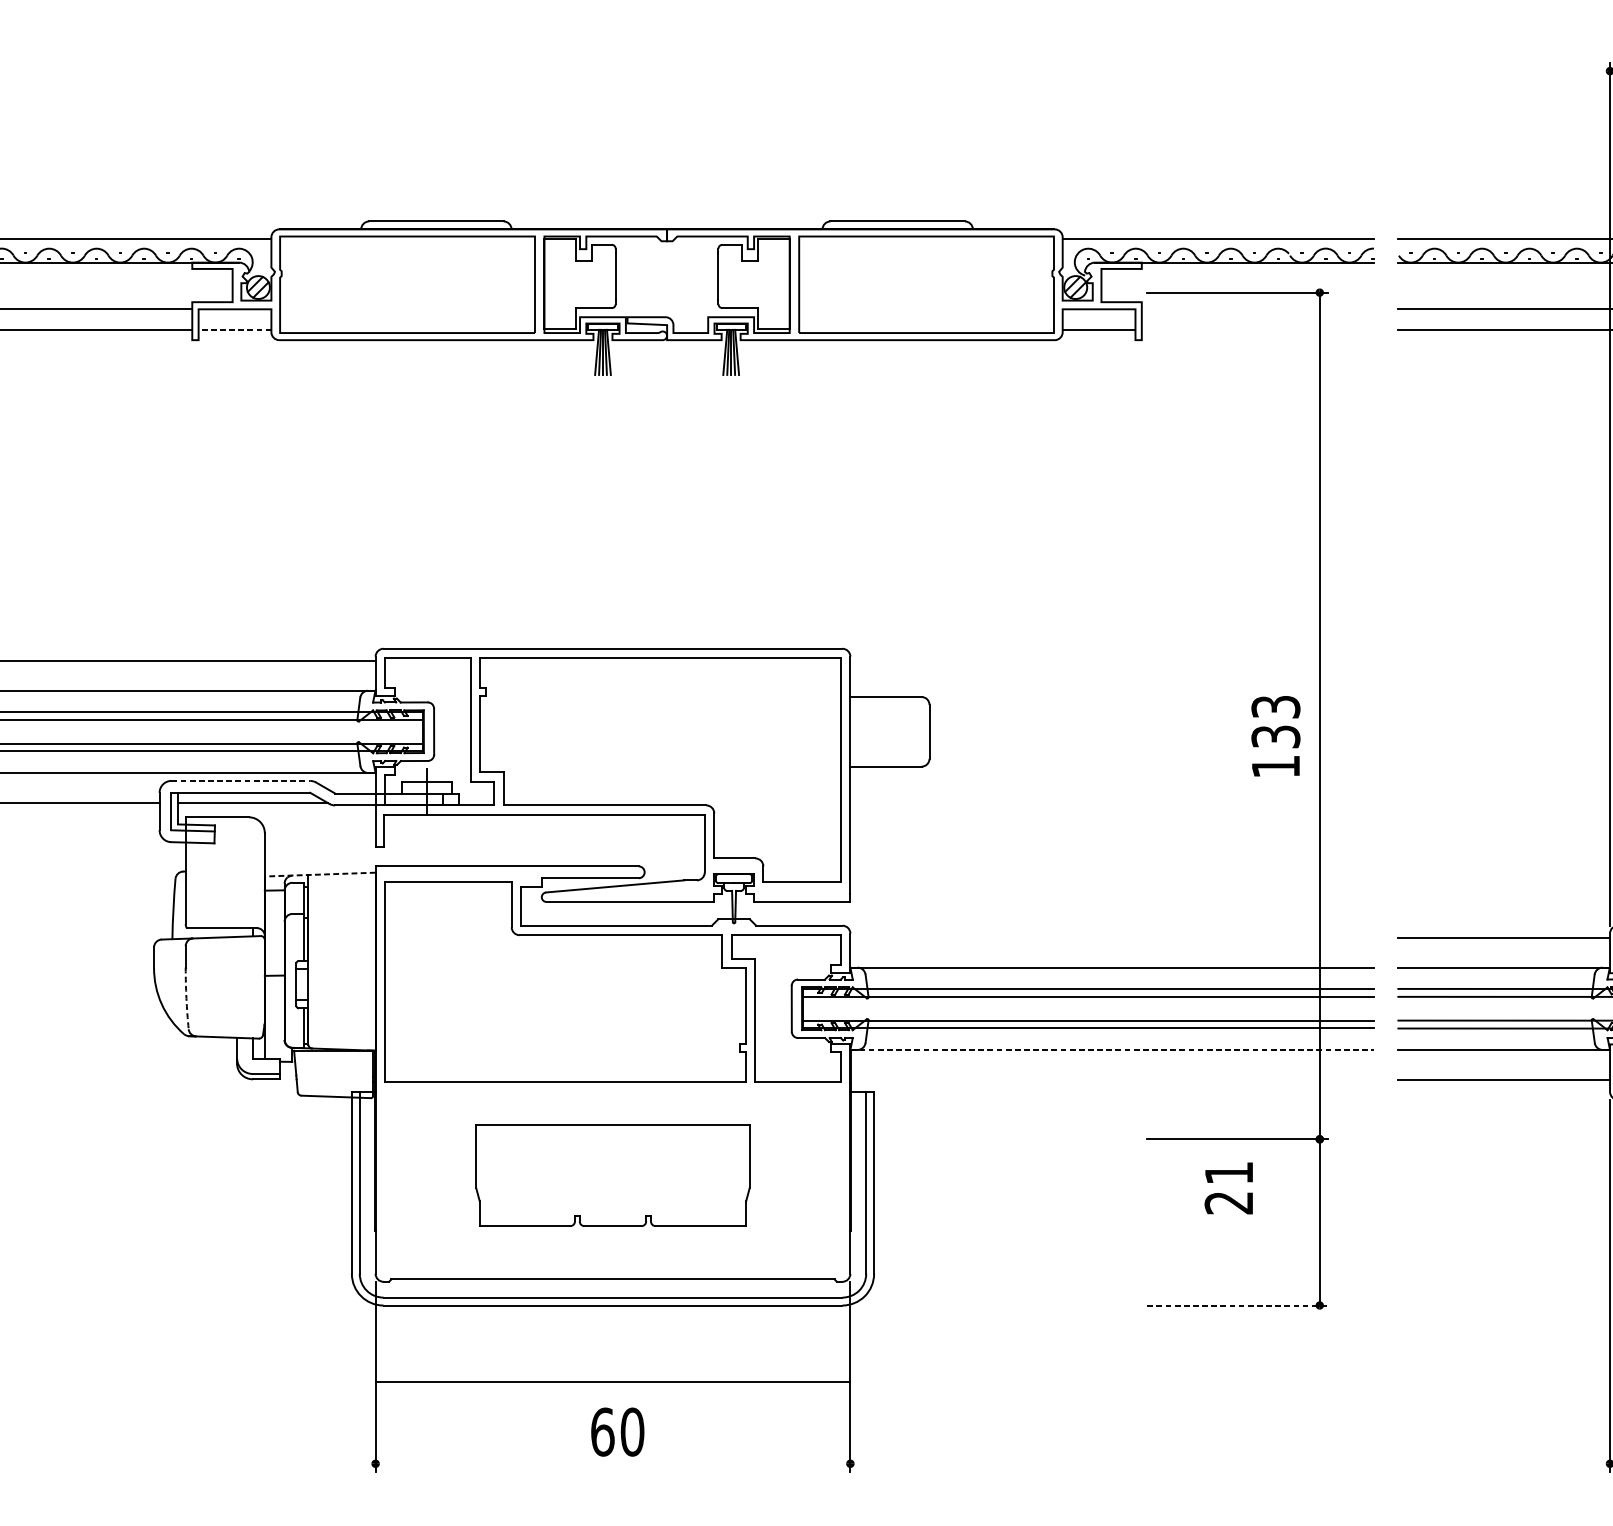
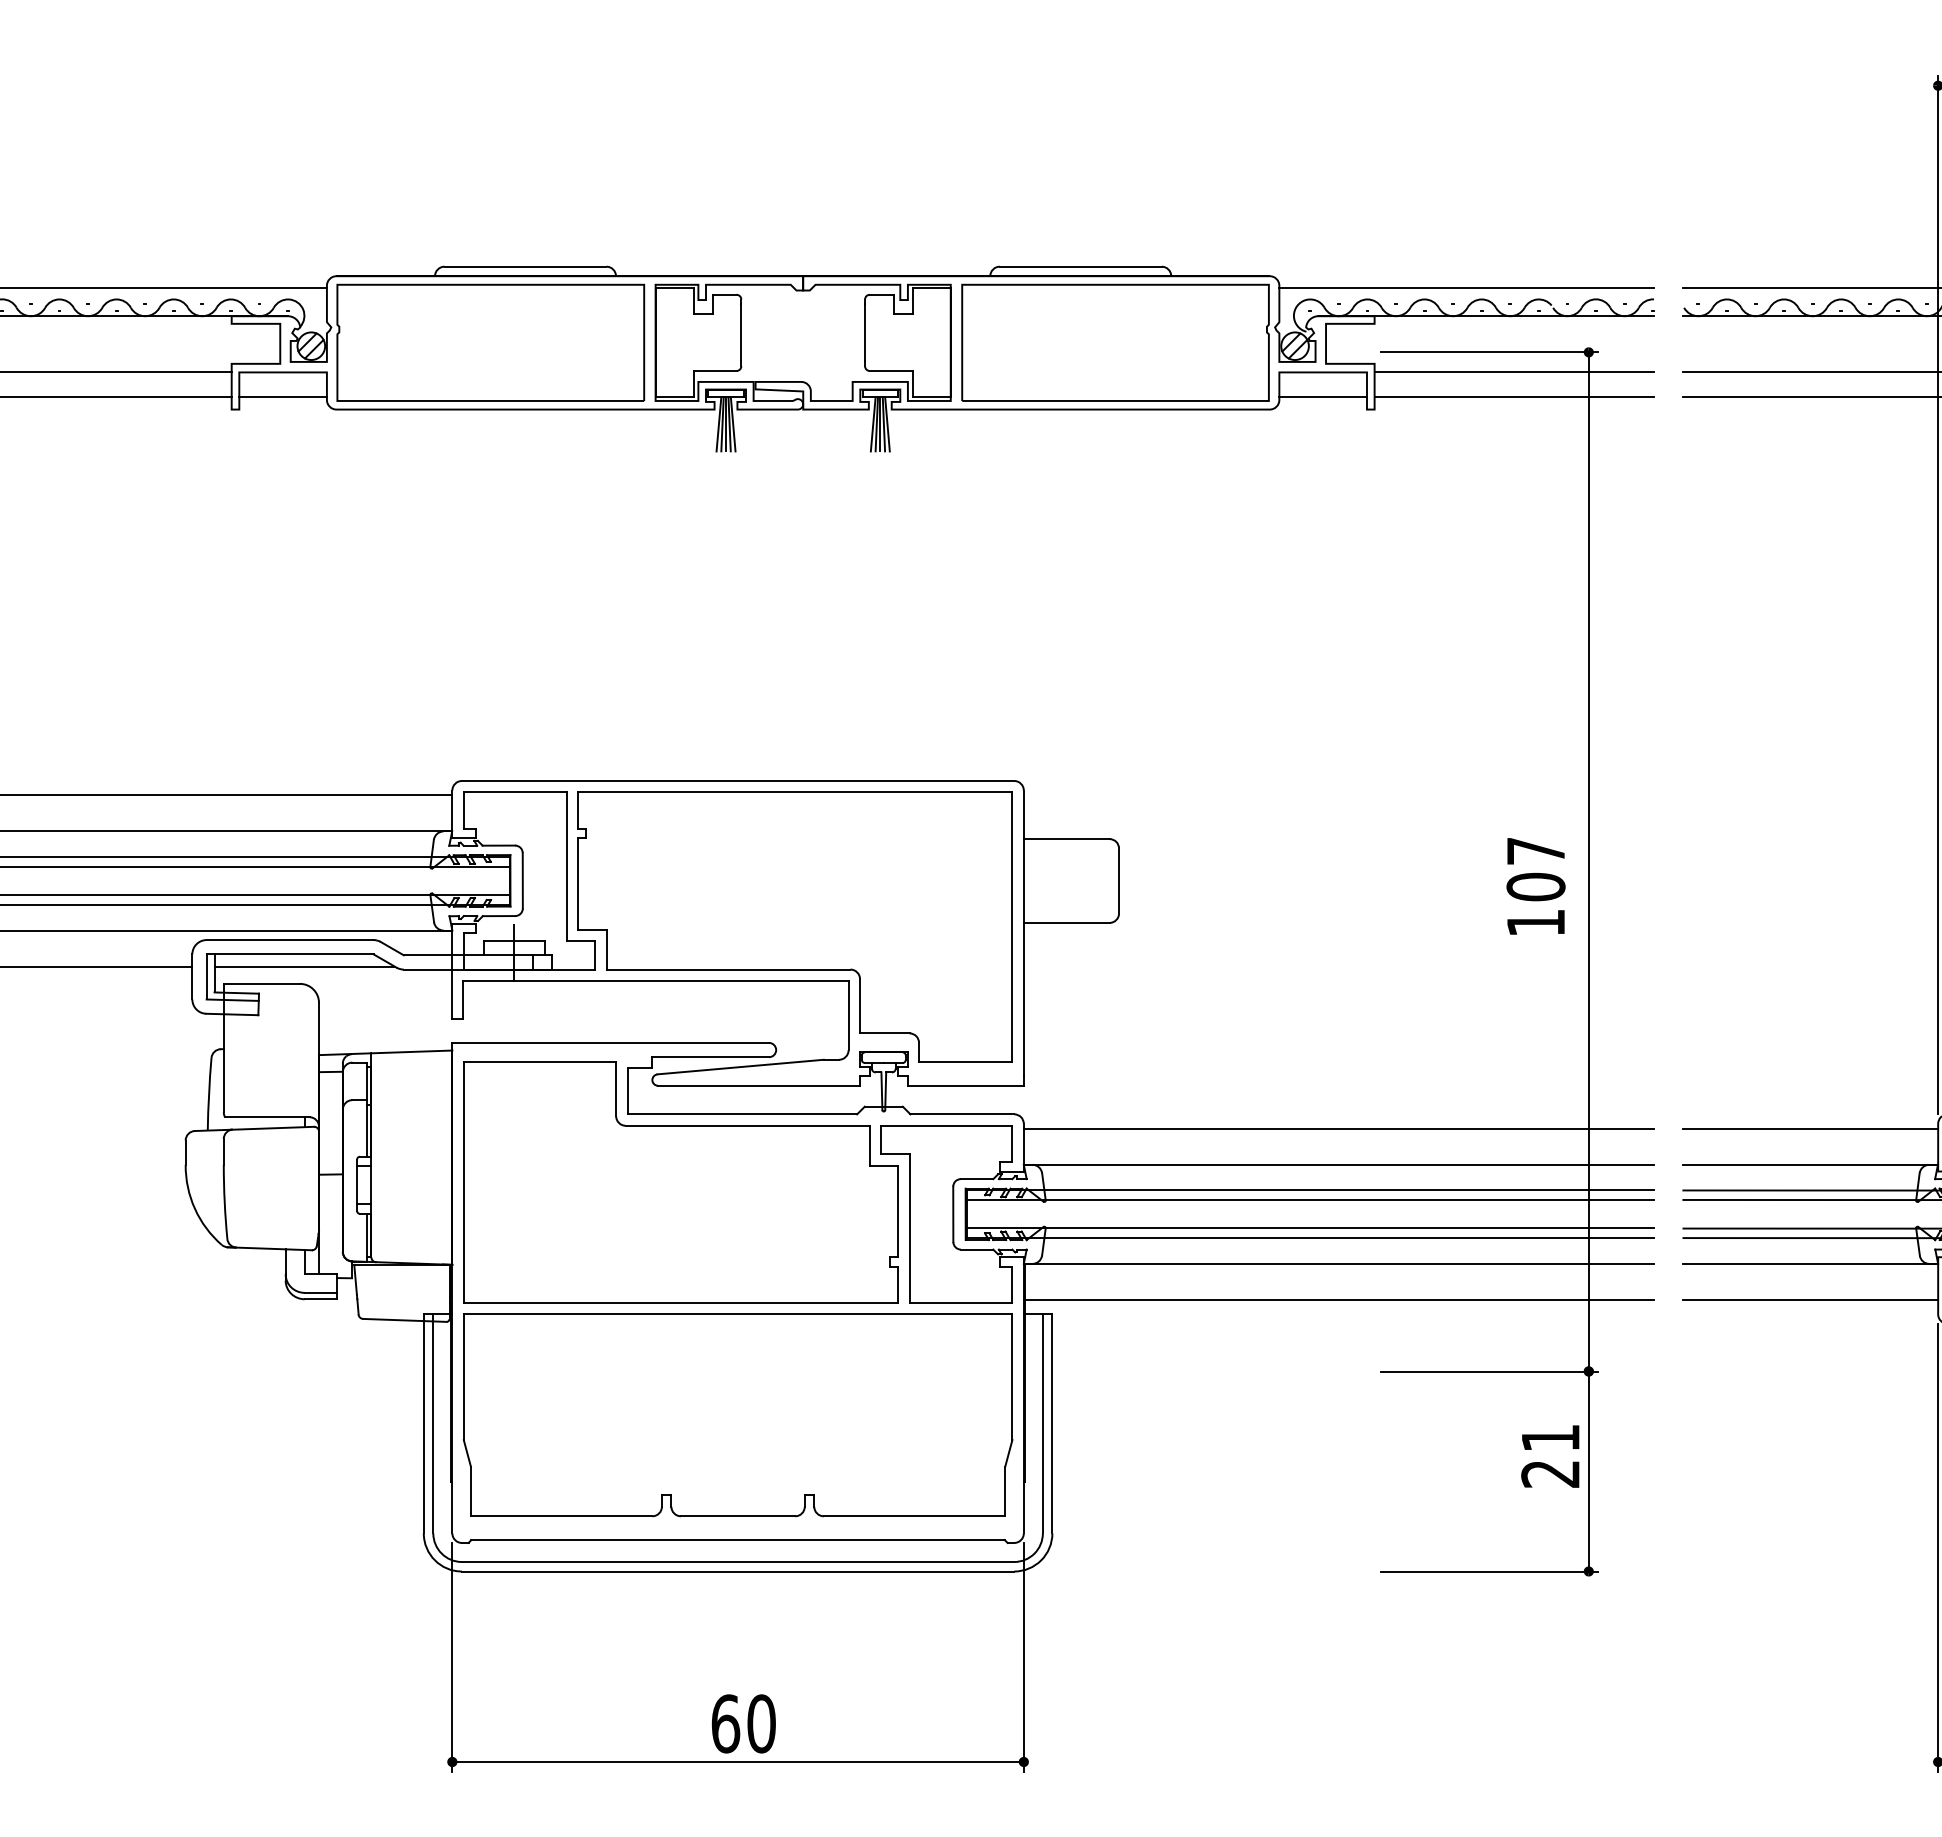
line: (1258, 309) -> (1514, 372), added
line: (235, 330) -> (283, 397), dashed -> solid
line: (1258, 330) -> (1514, 397), added
text: (1275, 722) -> (1535, 869), 133 -> 107
line: (241, 781) -> (290, 940), dashed -> solid
line: (320, 874) -> (385, 1052), dashed -> solid
line: (1111, 937) -> (1338, 1128), added
arc: (186, 998) -> (224, 1201), dashed -> solid
line: (1112, 1049) -> (1339, 1263), dashed -> solid
line: (1111, 1080) -> (1338, 1300), added
part: (612, 1175) -> (737, 1415), size x1.67
text: (1228, 1188) -> (1550, 1456), moved
line: (1237, 1305) -> (1489, 1571), dashed -> solid
line: (612, 1382) -> (737, 1762), moved

